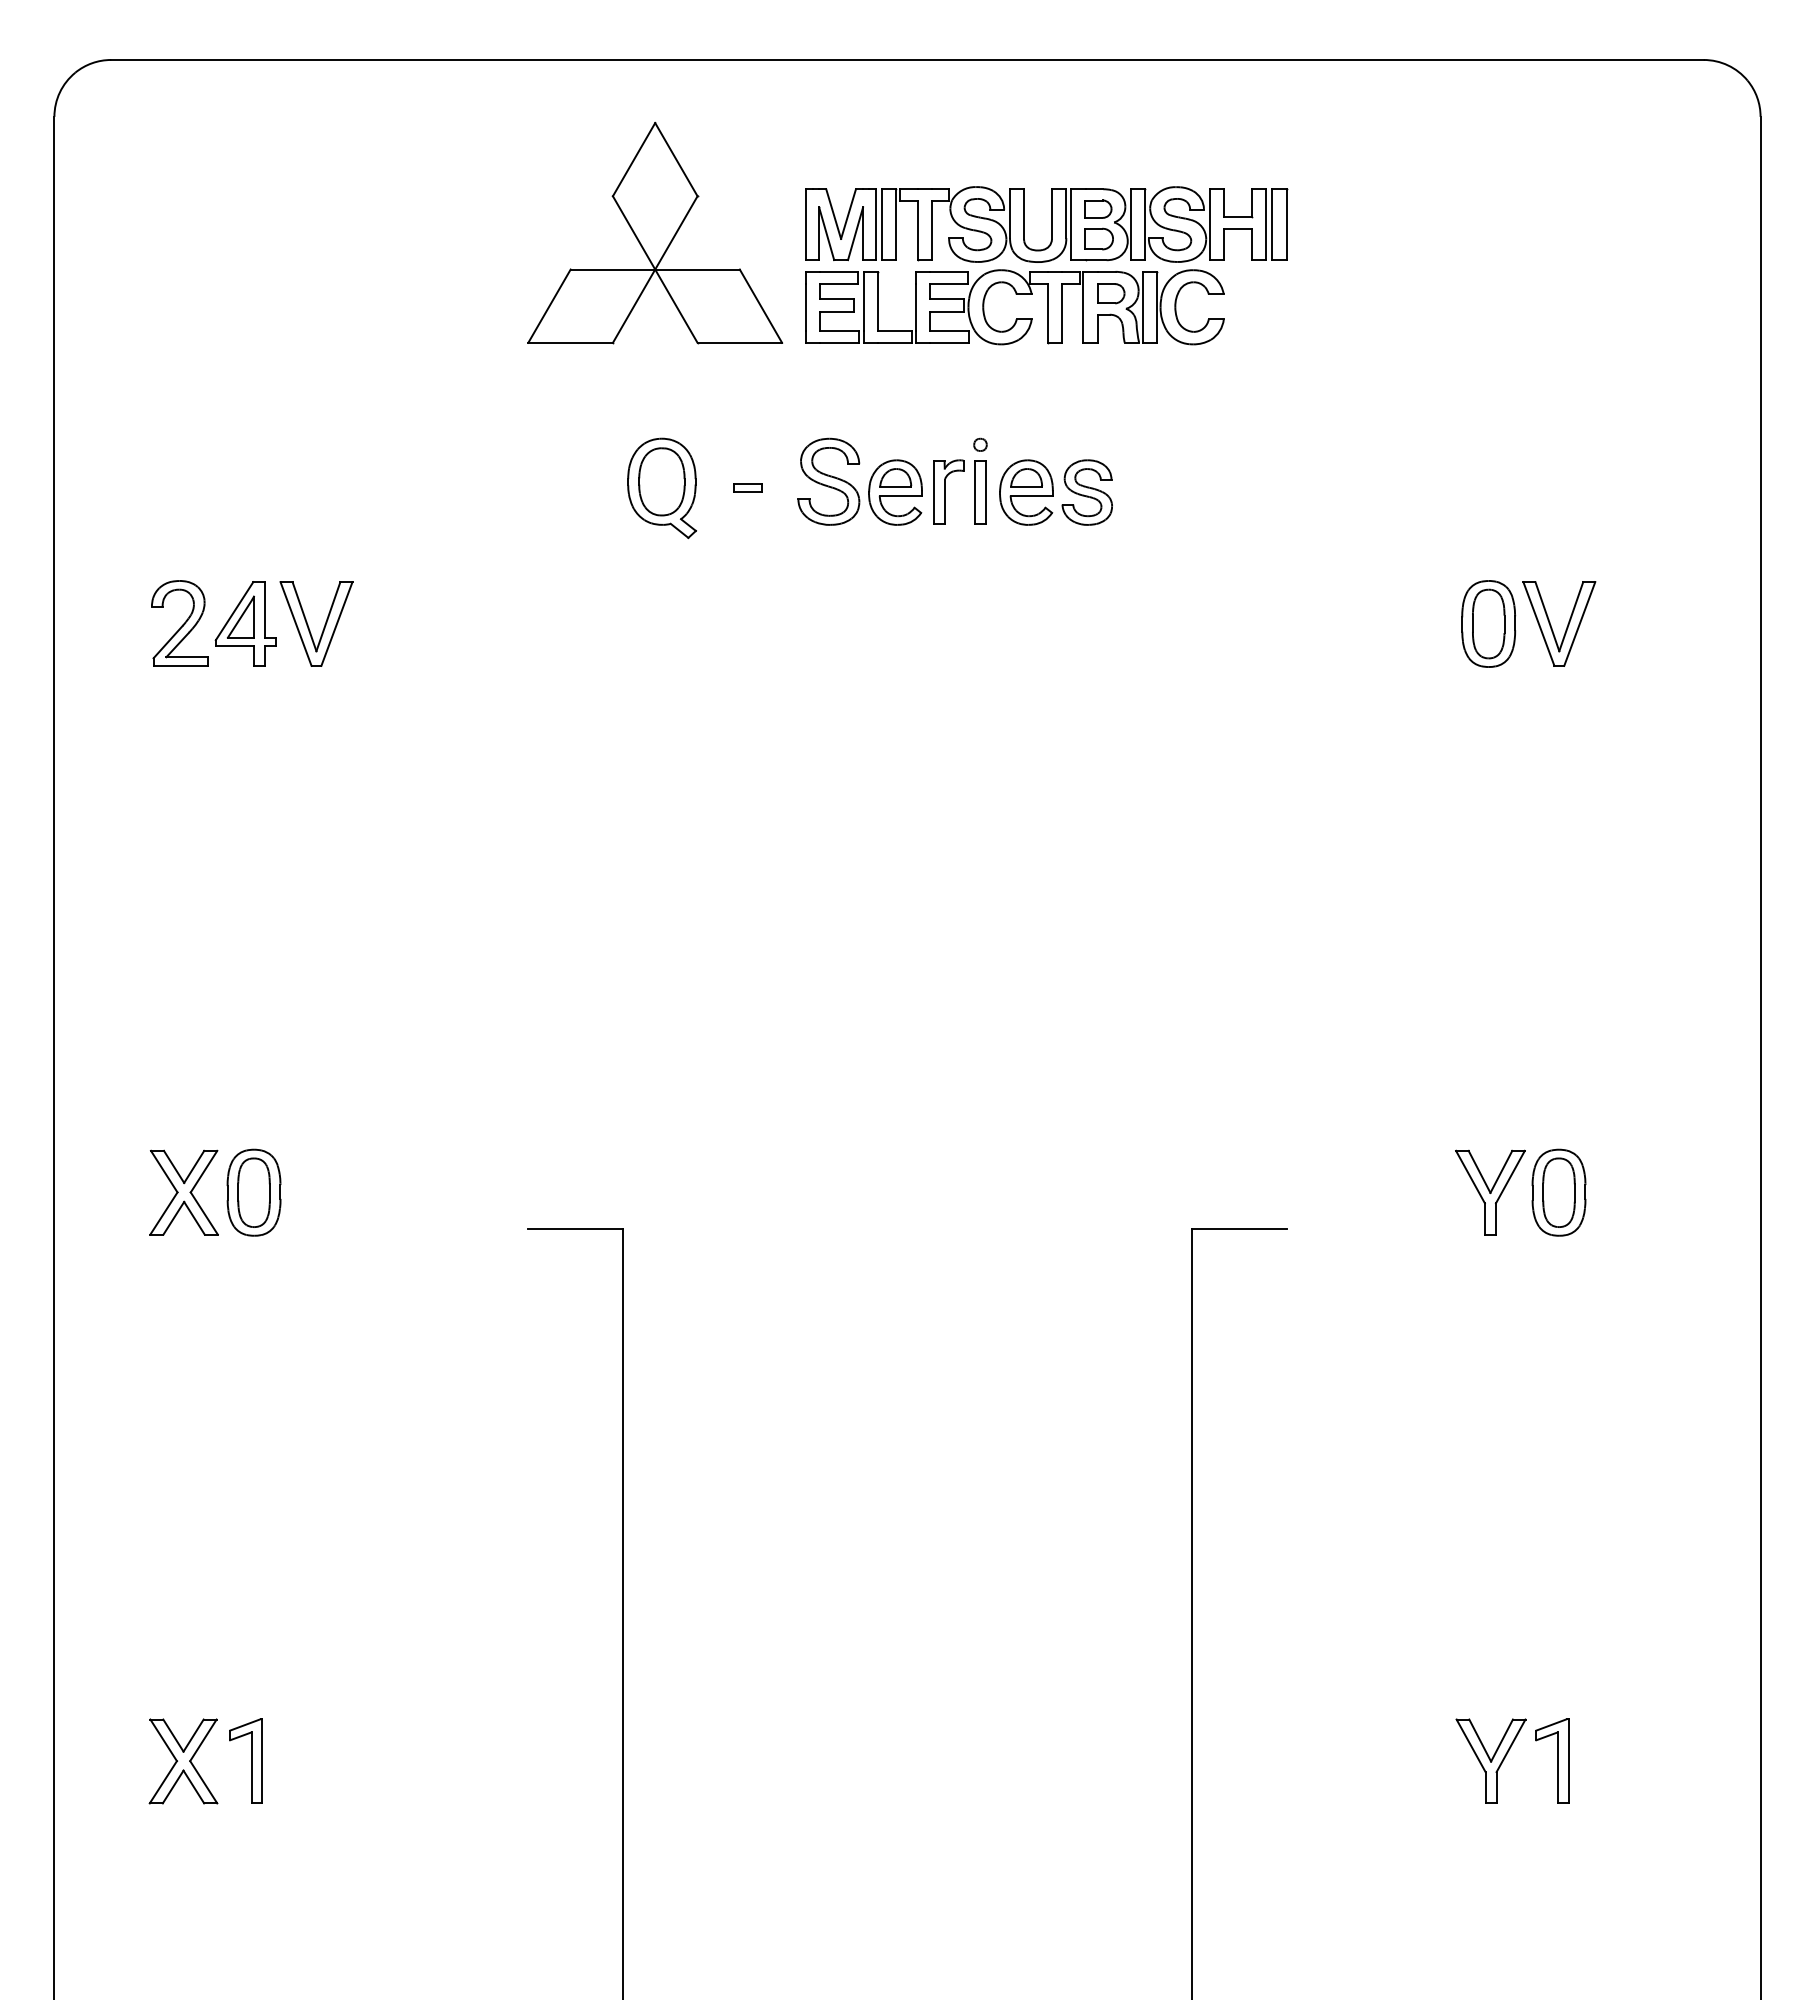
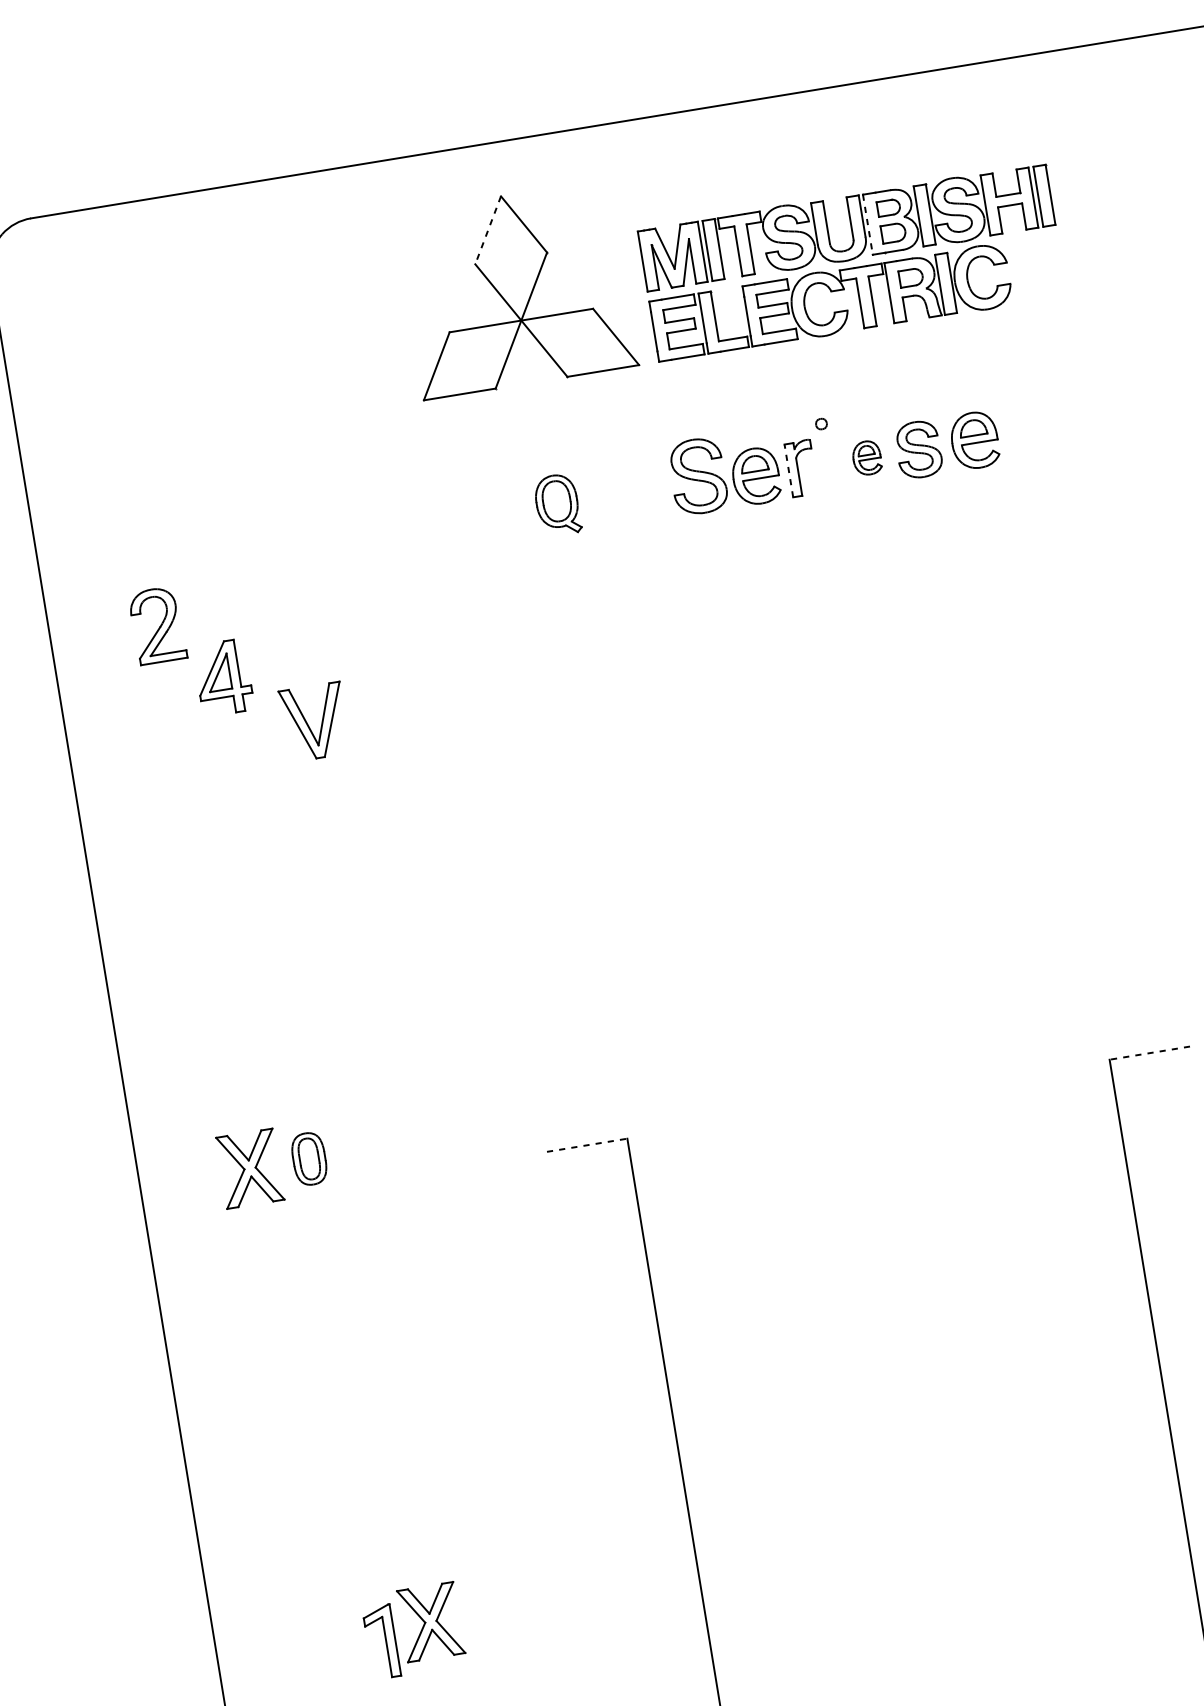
line: (633, 160) -> (487, 231), solid -> dashed
line: (1071, 225) -> (868, 225), solid -> dashed
part: (747, 487) -> (629, 492), removed
part: (661, 488) -> (557, 505), size x0.7
line: (934, 492) -> (789, 470), solid -> dashed
part: (980, 492) -> (828, 464), removed
part: (1026, 492) -> (867, 458), size x0.6
part: (1153, 492) -> (974, 440), added
part: (179, 623) -> (157, 625), moved
part: (308, 624) -> (308, 723), moved
part: (253, 1192) -> (308, 1158), size x0.7
line: (576, 1229) -> (587, 1145), solid -> dashed
line: (1238, 1229) -> (1149, 1053), solid -> dashed
part: (183, 1761) -> (430, 1622), moved

